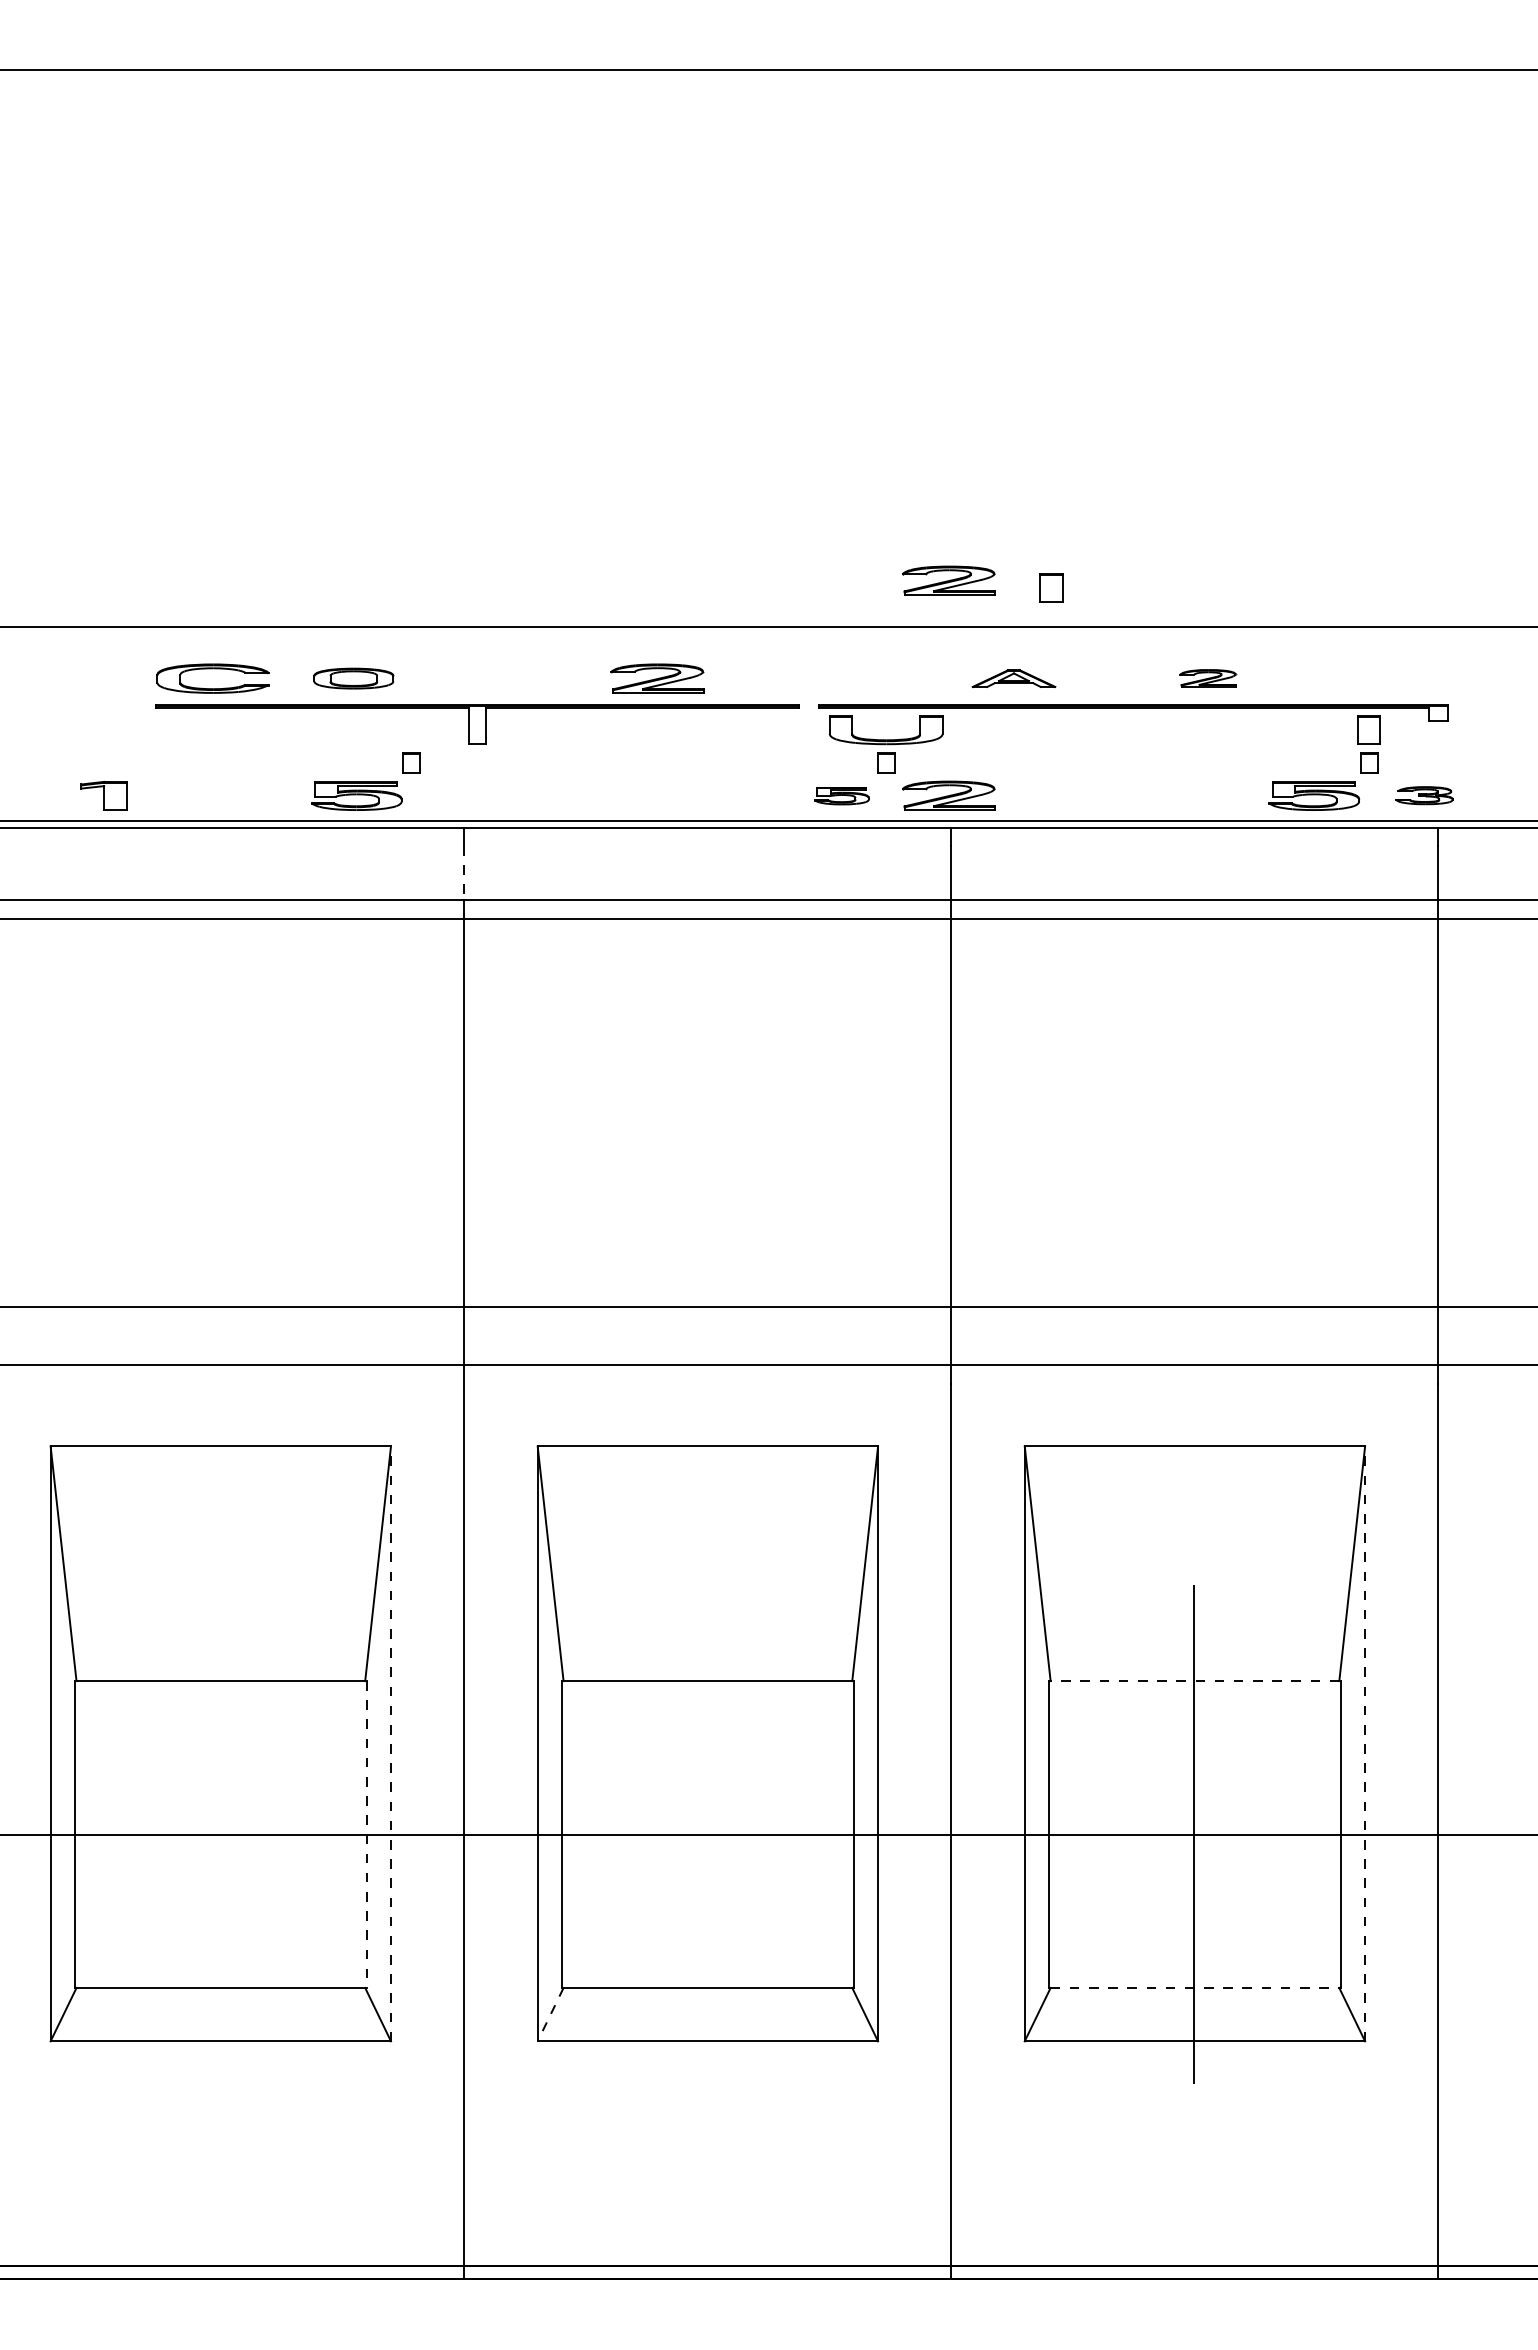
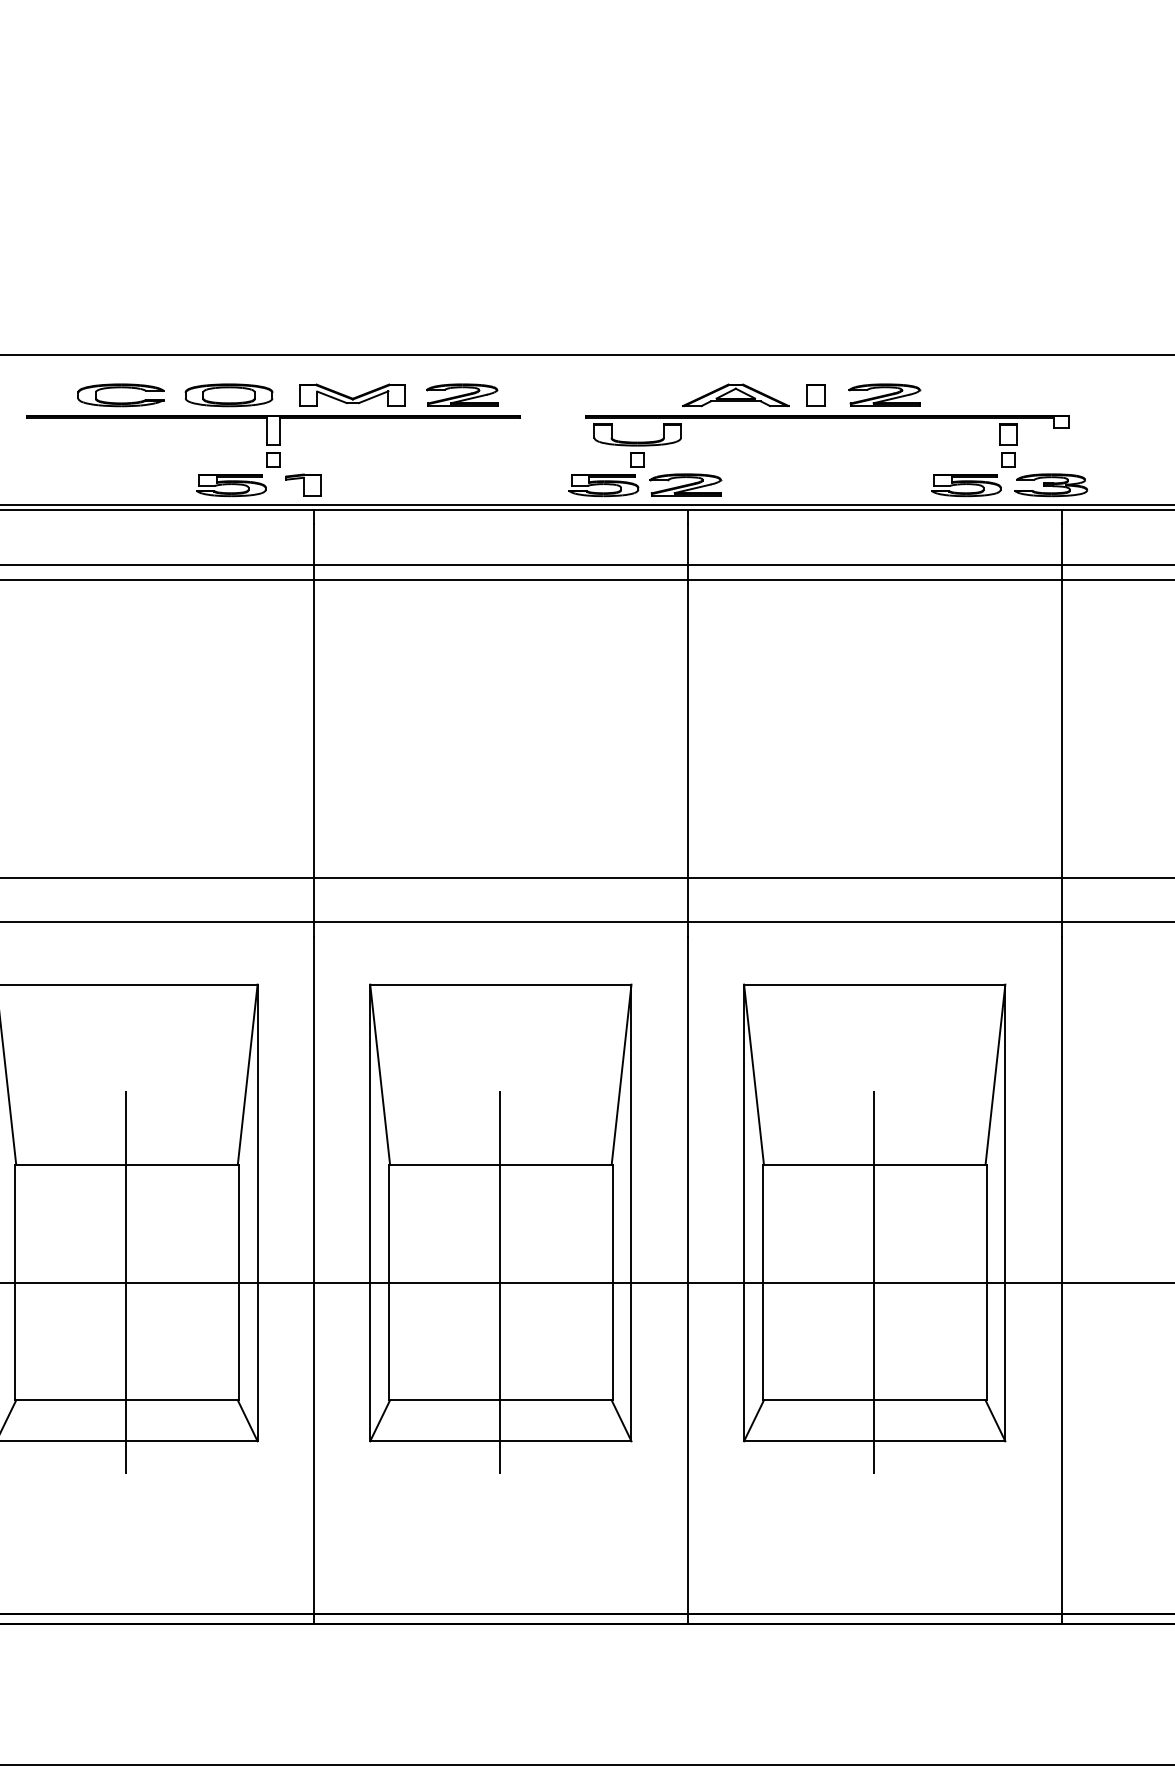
part: (948, 580) -> (685, 319), removed
part: (1051, 587) -> (816, 395), moved
part: (353, 678) -> (228, 395), size x1.43
part: (514, 678) -> (352, 395), added
part: (1013, 678) -> (735, 395), size x1.67
part: (1208, 678) -> (885, 395), size x1.67
part: (477, 724) -> (273, 430), moved
part: (103, 795) -> (303, 484), moved
part: (841, 795) -> (603, 484), size x1.67
part: (1424, 795) -> (1050, 484), size x1.67
line: (464, 872) -> (314, 544), dashed -> solid
line: (1194, 1681) -> (874, 1165), dashed -> solid
line: (391, 1743) -> (258, 1212), dashed -> solid
line: (1365, 1743) -> (1005, 1212), dashed -> solid
line: (219, 1834) -> (125, 1282), added
line: (706, 1834) -> (499, 1282), added
line: (366, 1835) -> (238, 1283), dashed -> solid
line: (1195, 1987) -> (875, 1399), dashed -> solid
line: (550, 2014) -> (380, 1420), dashed -> solid

